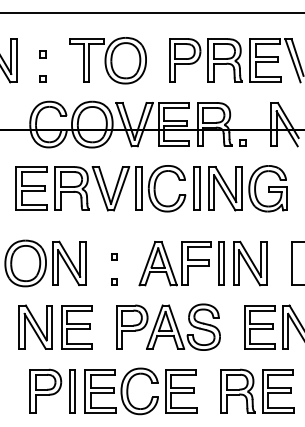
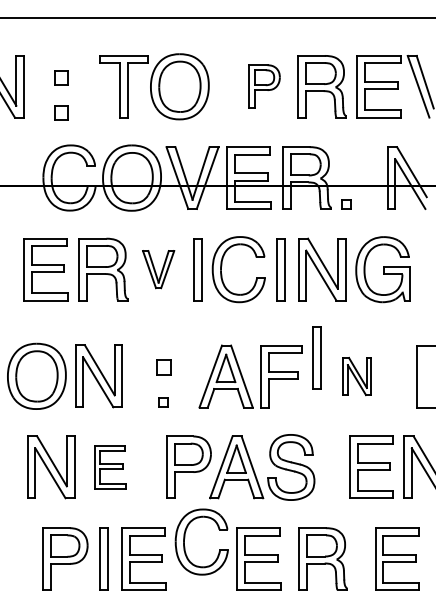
part: (42, 54) -> (60, 77), size x1.6
part: (185, 60) -> (264, 86), size x0.7
part: (42, 79) -> (60, 113), size x1.6
part: (110, 188) -> (158, 269), size x0.6
part: (114, 257) -> (163, 367), size x1.6
part: (221, 263) -> (316, 357), moved
part: (250, 263) -> (357, 376), size x0.6
part: (76, 326) -> (109, 466), size x0.7
part: (128, 388) -> (185, 538), moved
part: (237, 391) -> (322, 558), moved

